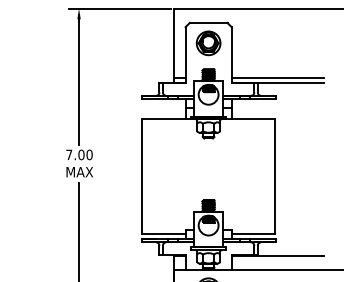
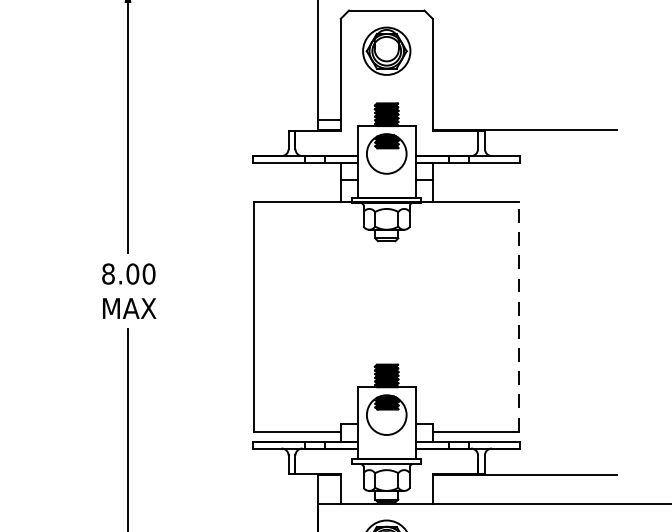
line: (277, 77) -> (524, 119), removed
text: (69, 154) -> (108, 273), 7.00 -> 8.00
line: (275, 176) -> (520, 317), solid -> dashed

